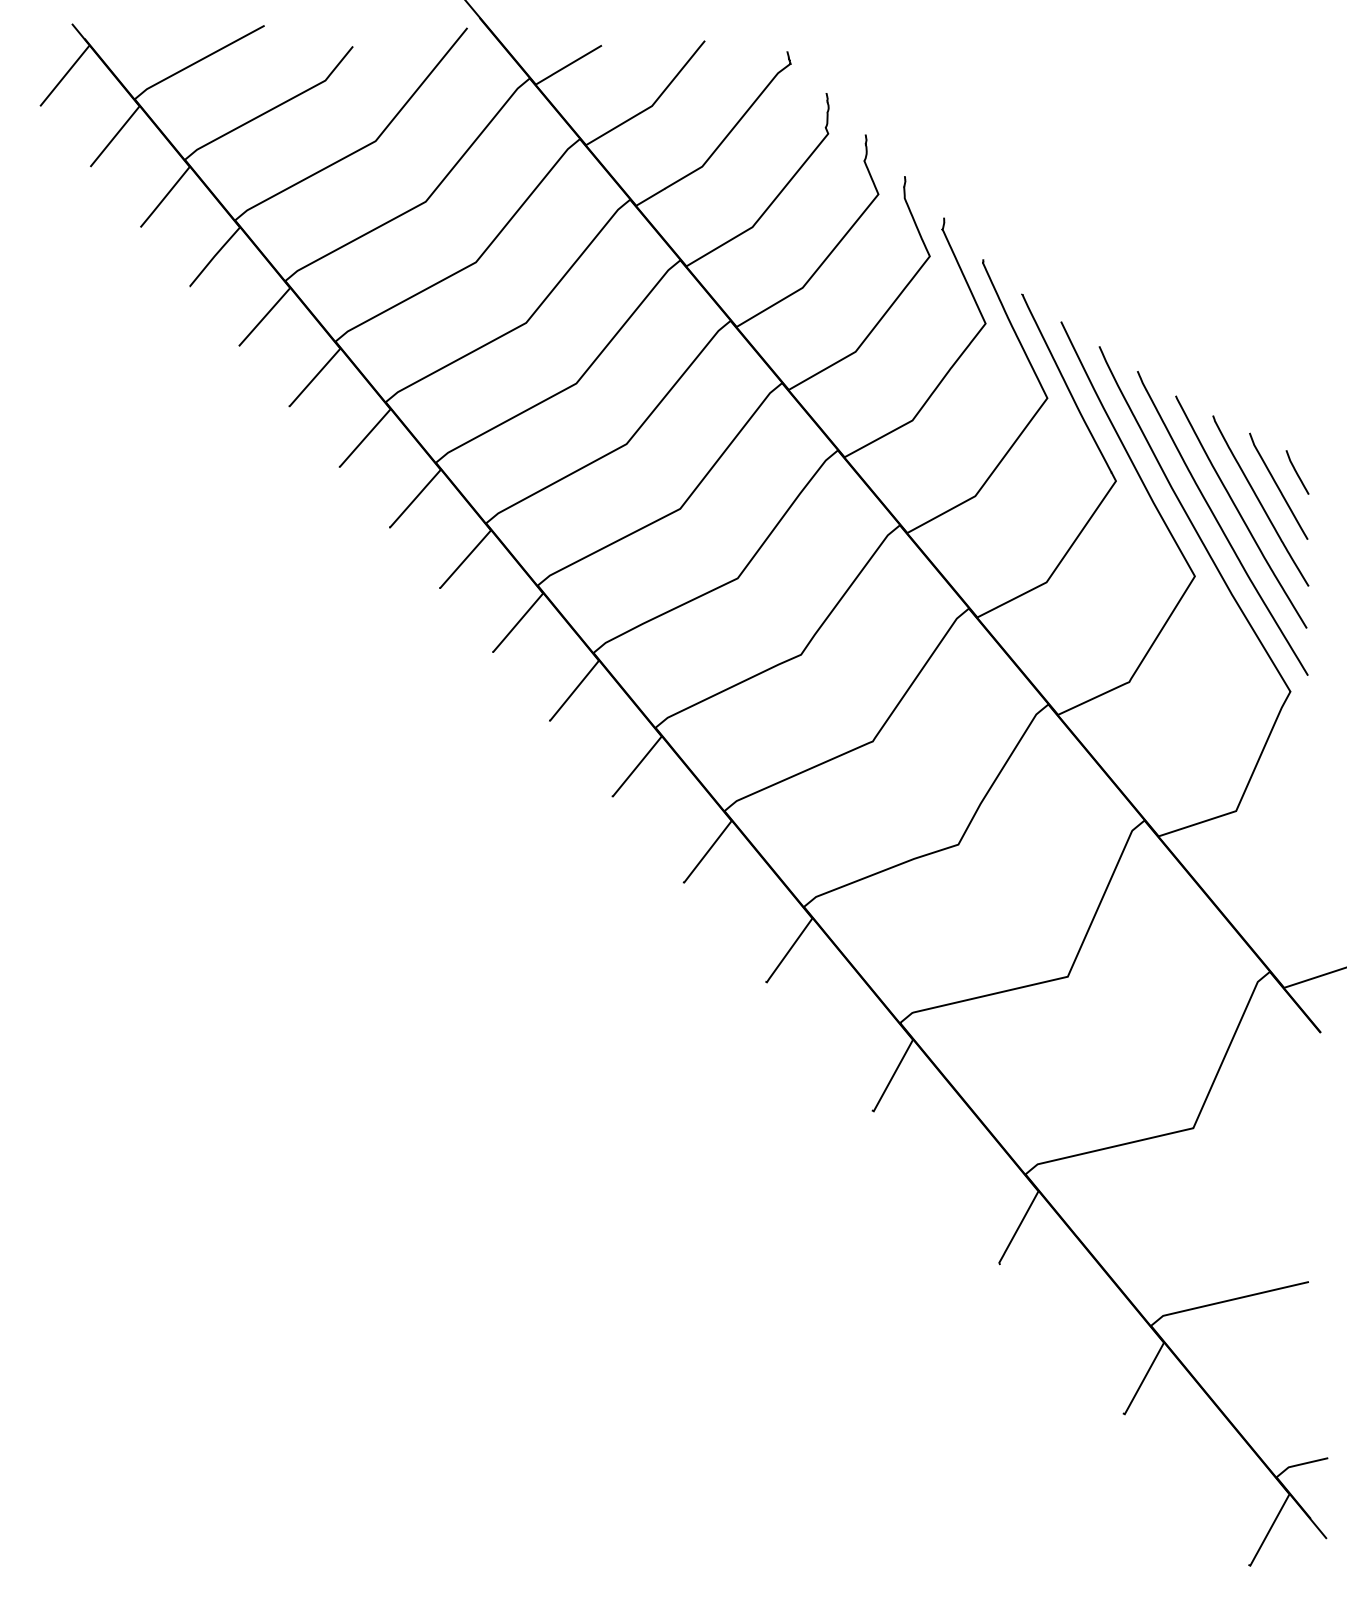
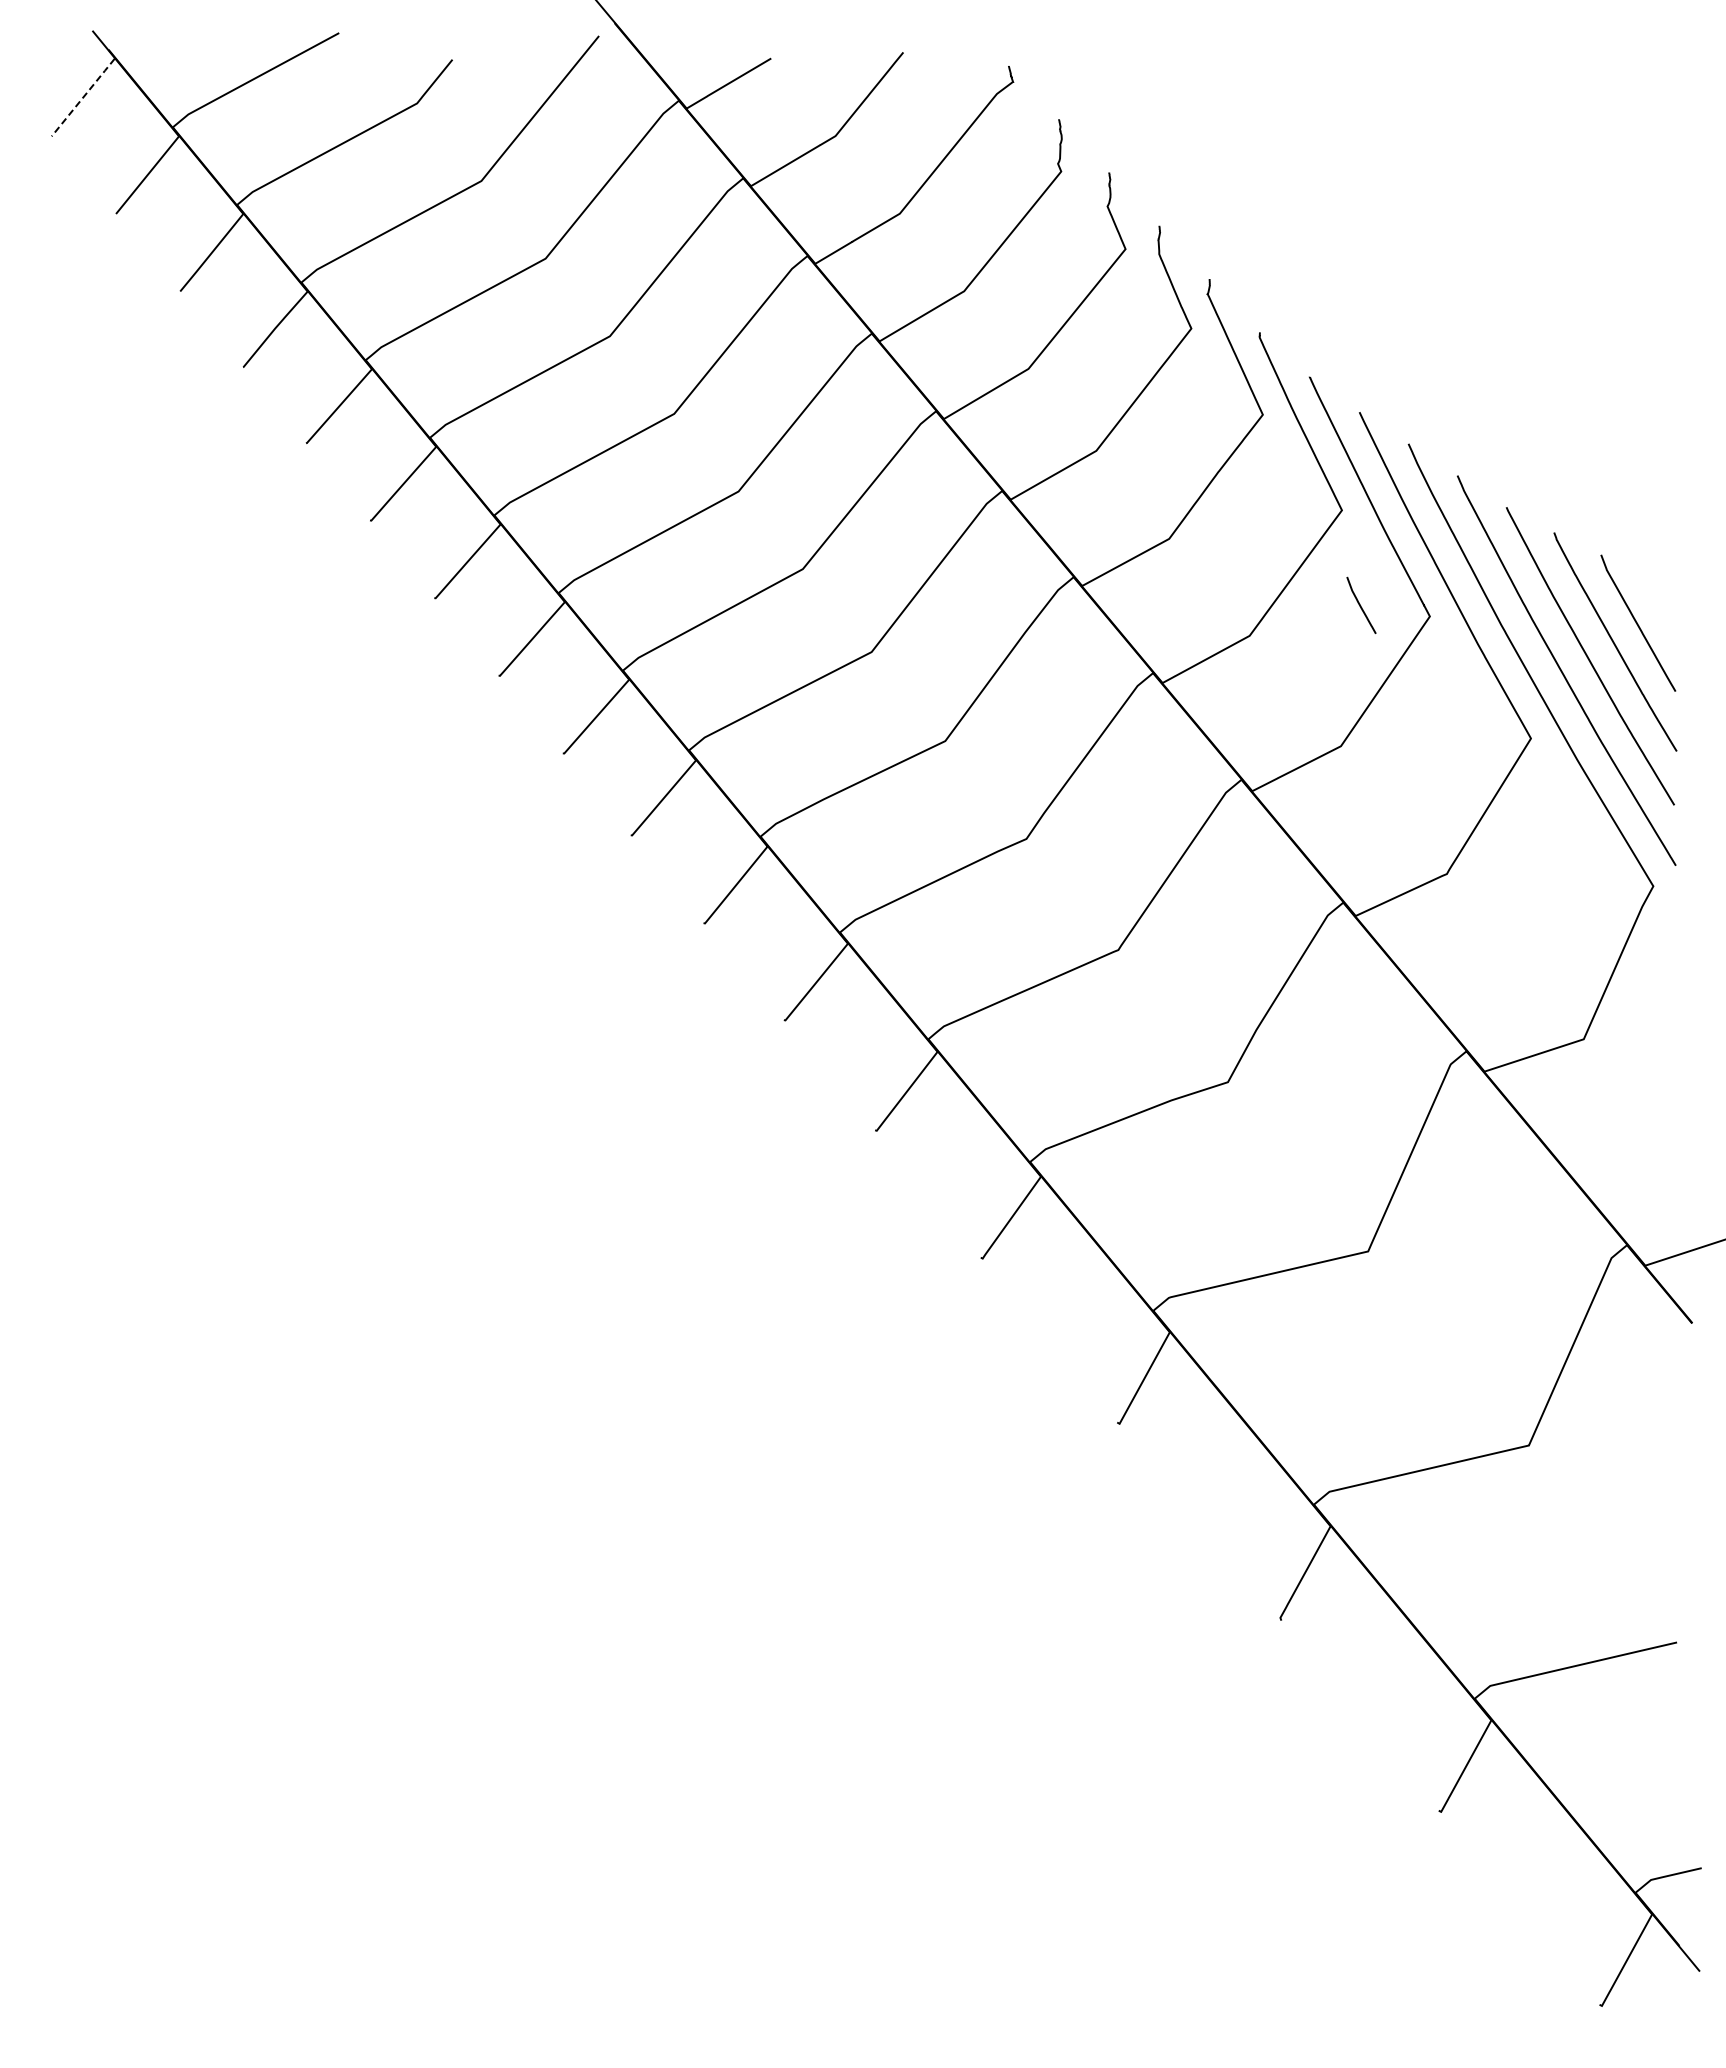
line: (65, 75) -> (83, 96), solid -> dashed
curve: (1296, 471) -> (1360, 604), moved

